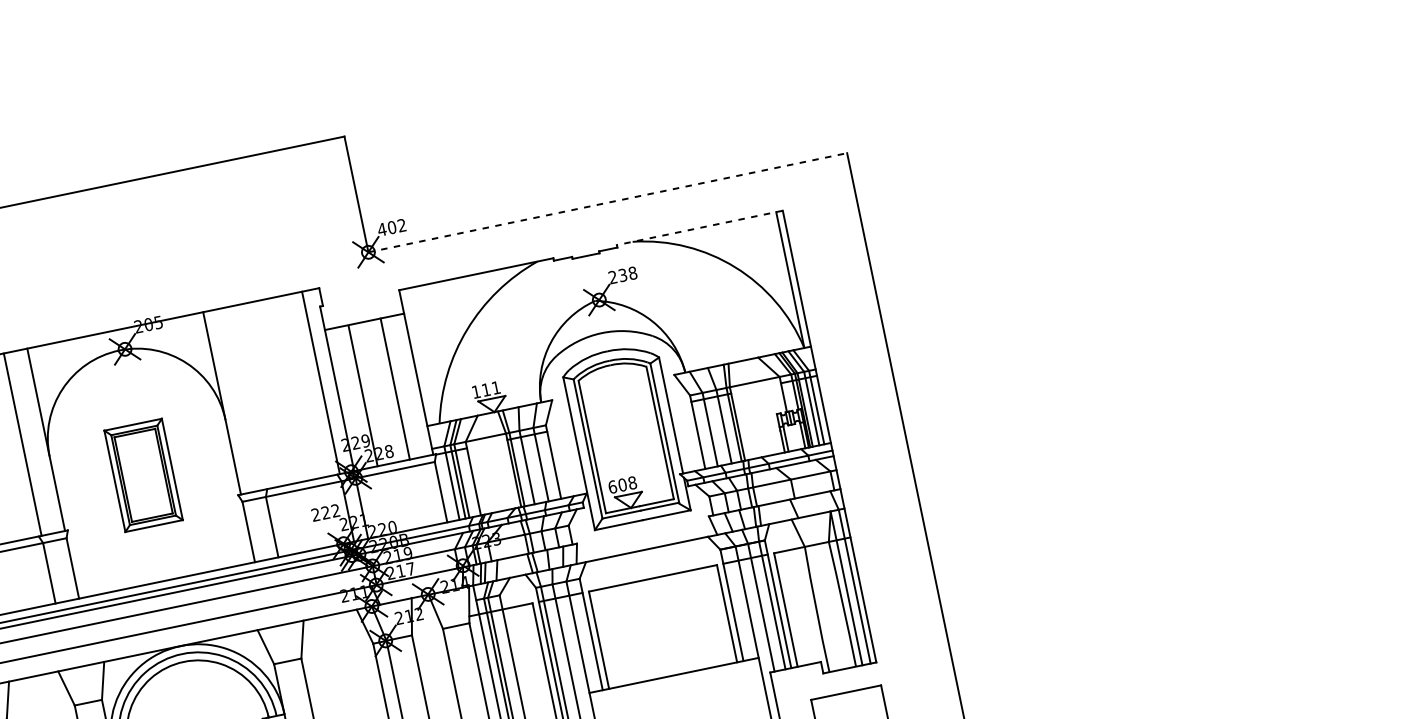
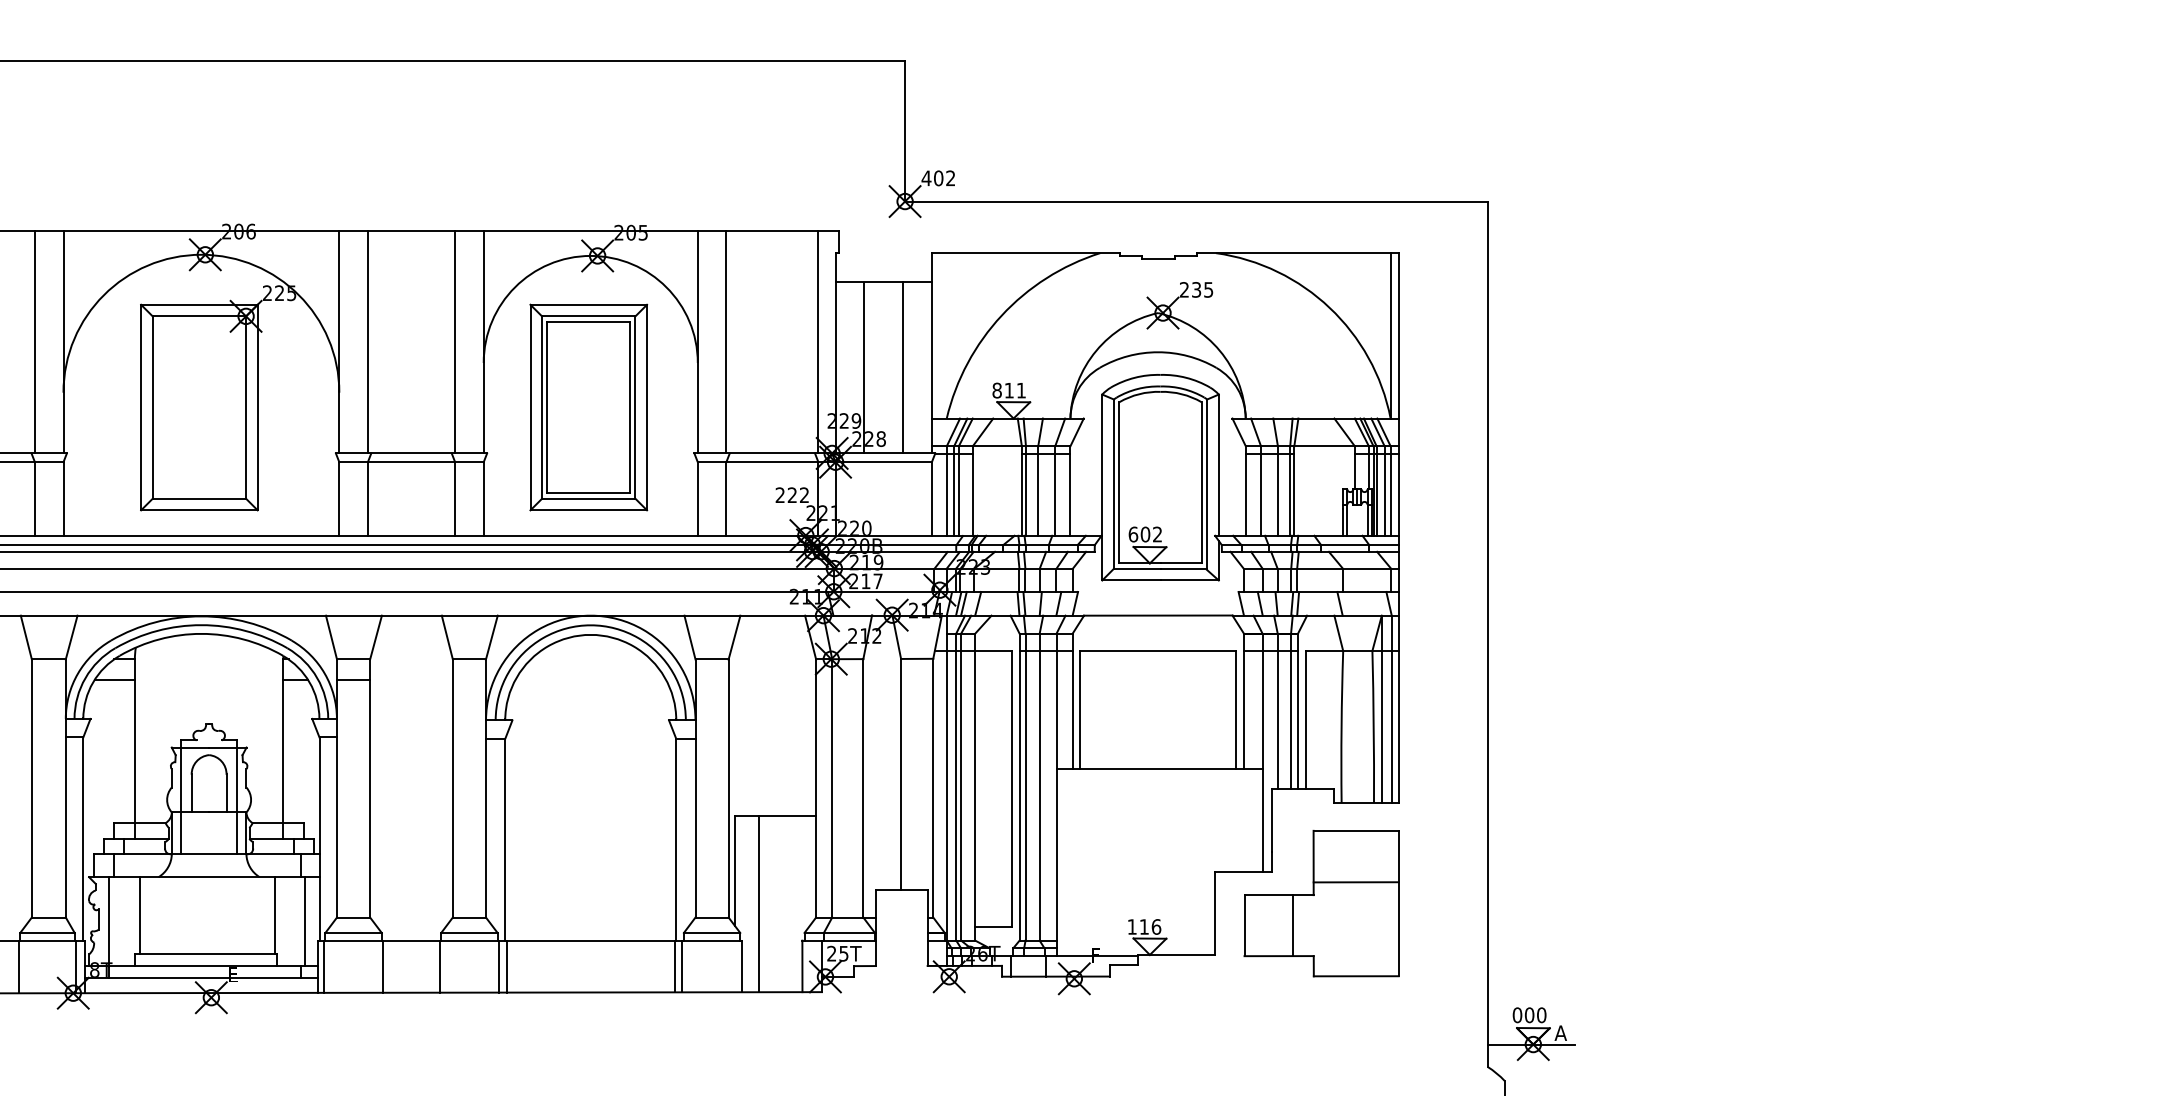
line: (607, 202) -> (1196, 201), dashed -> solid
line: (699, 228) -> (1297, 253), dashed -> solid
text: (632, 272) -> (1208, 289), 238 -> 235
text: (475, 392) -> (996, 390), 111 -> 811
line: (245, 398) -> (726, 342), added
part: (143, 475) -> (588, 407), size x1.67
text: (632, 482) -> (1157, 534), 608 -> 602

